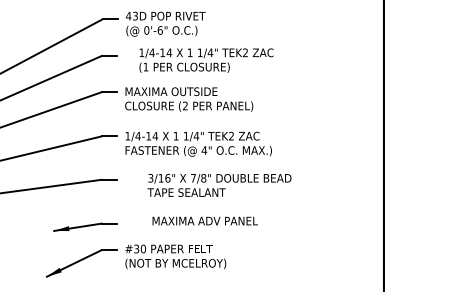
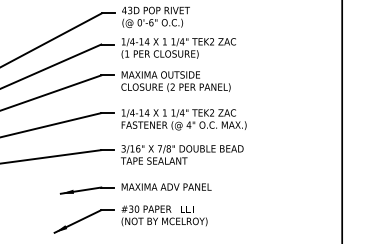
text: (206, 60) -> (178, 48), moved
text: (219, 185) -> (182, 154), moved
text: (204, 220) -> (166, 186), moved

